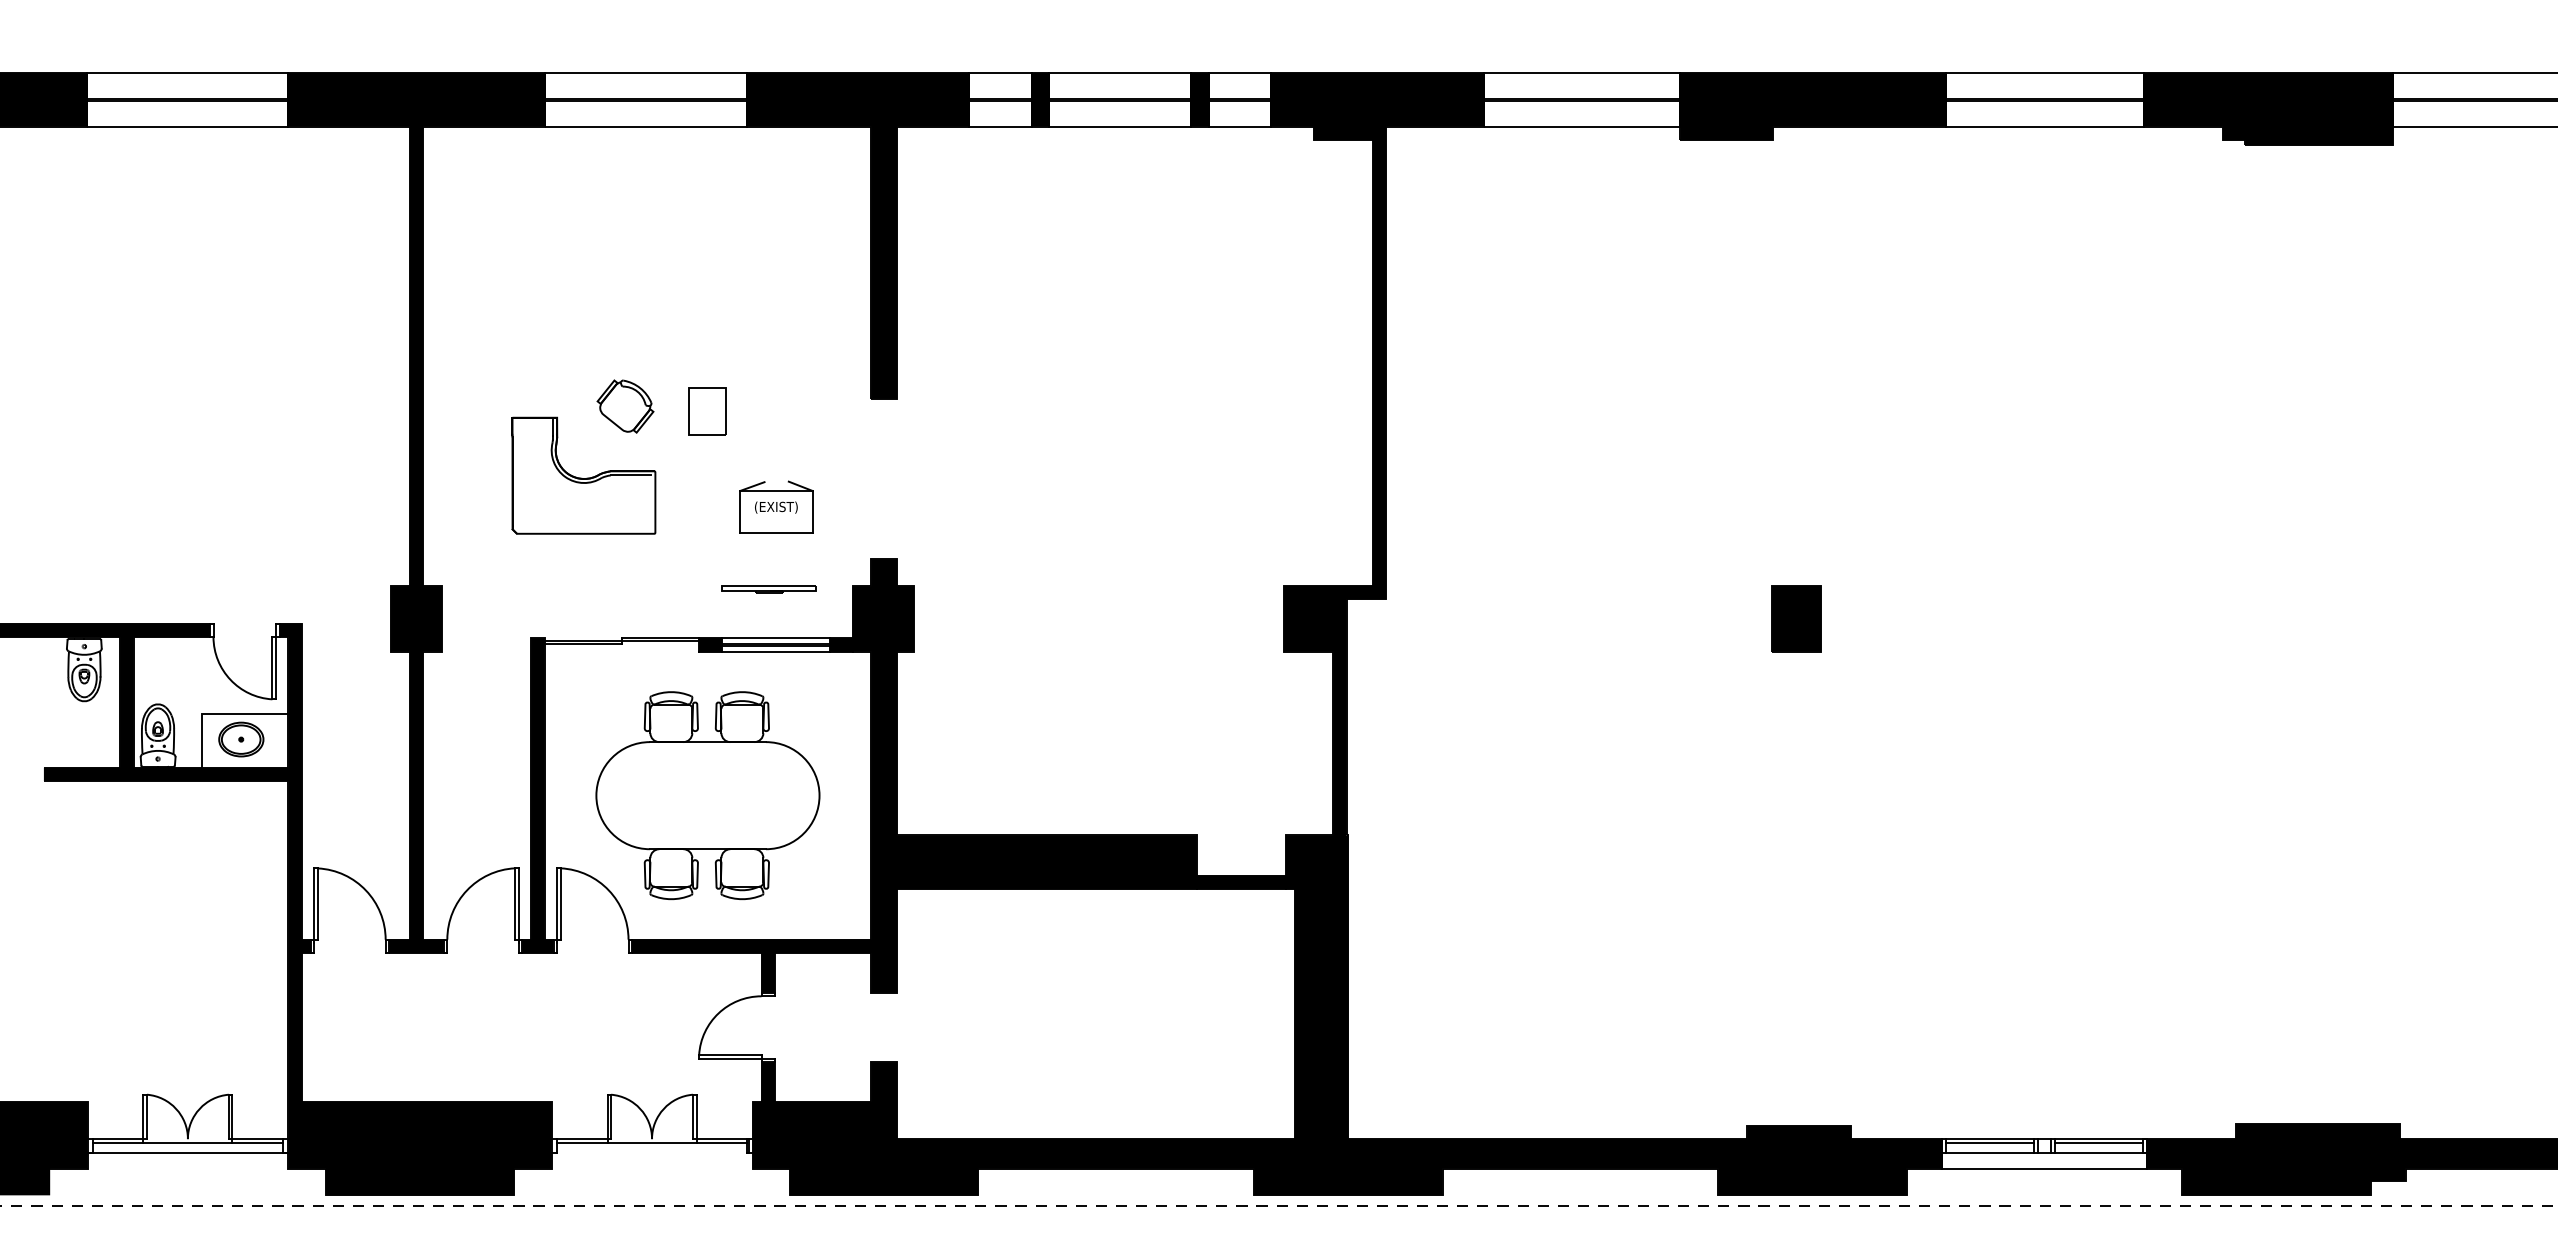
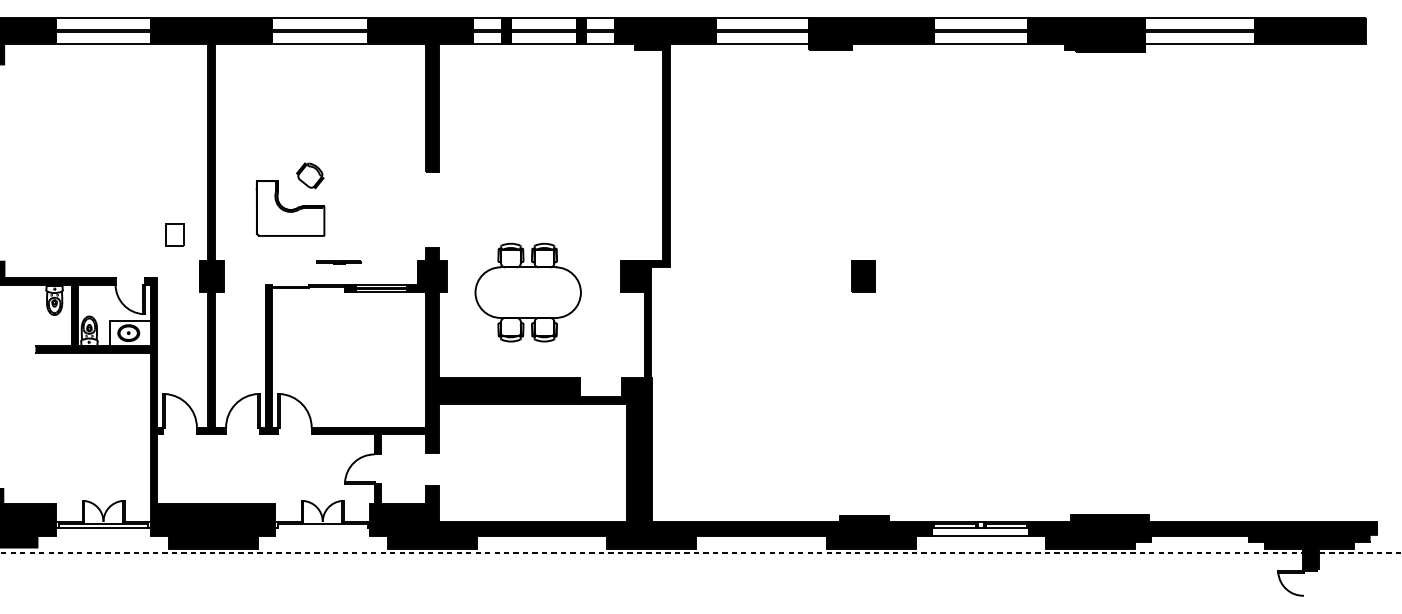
part: (706, 410) -> (174, 234), moved
part: (776, 507) -> (381, 223), removed
line: (767, 590) -> (338, 262), moved
part: (706, 795) -> (527, 292), moved

